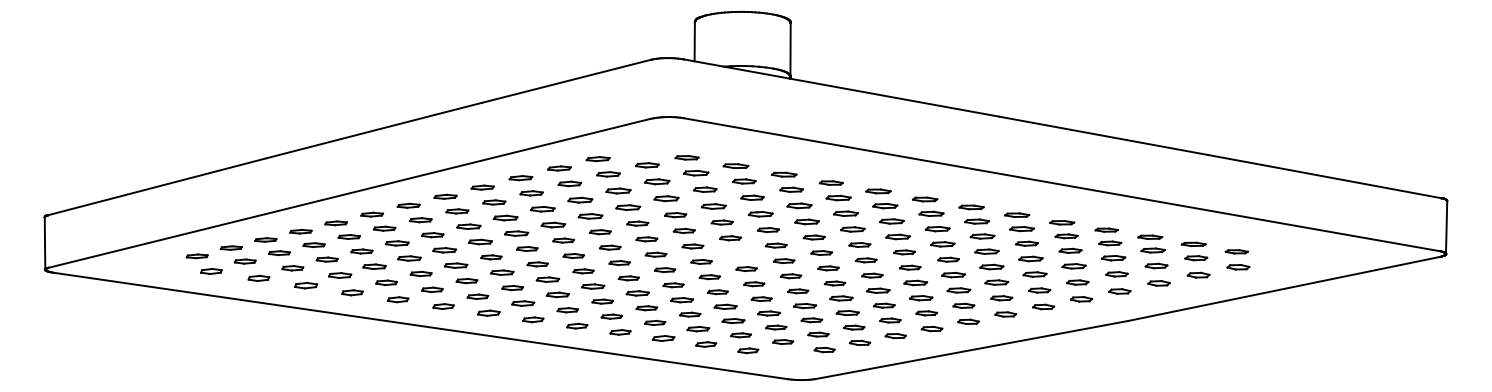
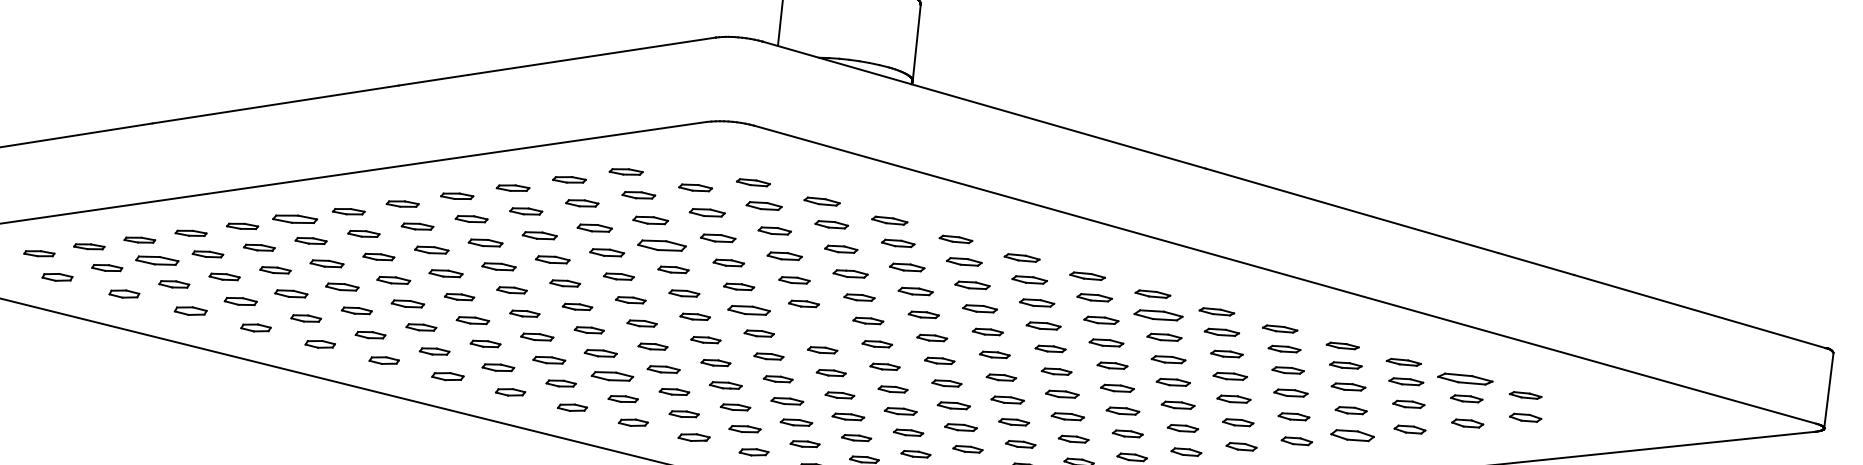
part: (628, 207) -> (662, 245), size x1.4
part: (372, 214) -> (295, 218), size x1.4
part: (977, 221) -> (1159, 315), size x1.4
part: (1193, 243) -> (1464, 377), size x1.6
part: (692, 246) -> (748, 310), size x1.4
part: (279, 253) -> (157, 261), size x1.4
part: (1119, 291) -> (1352, 435), size x1.4
part: (602, 301) -> (612, 376), size x1.4

